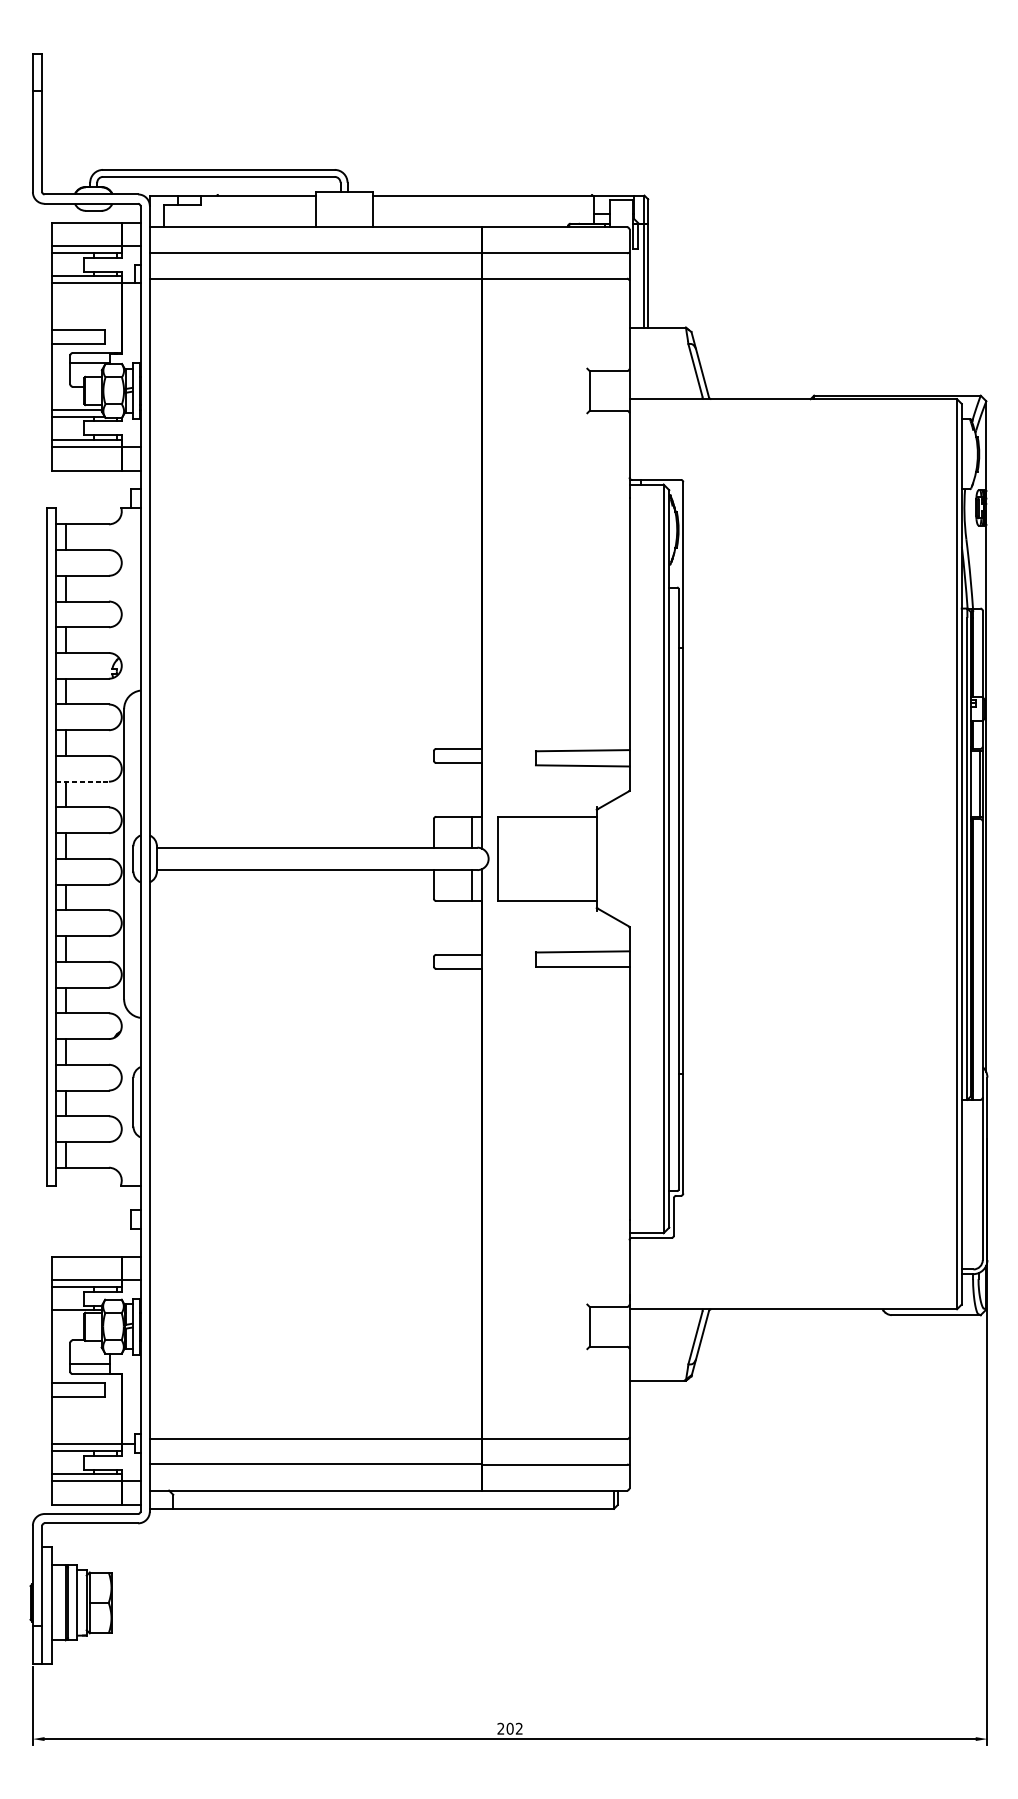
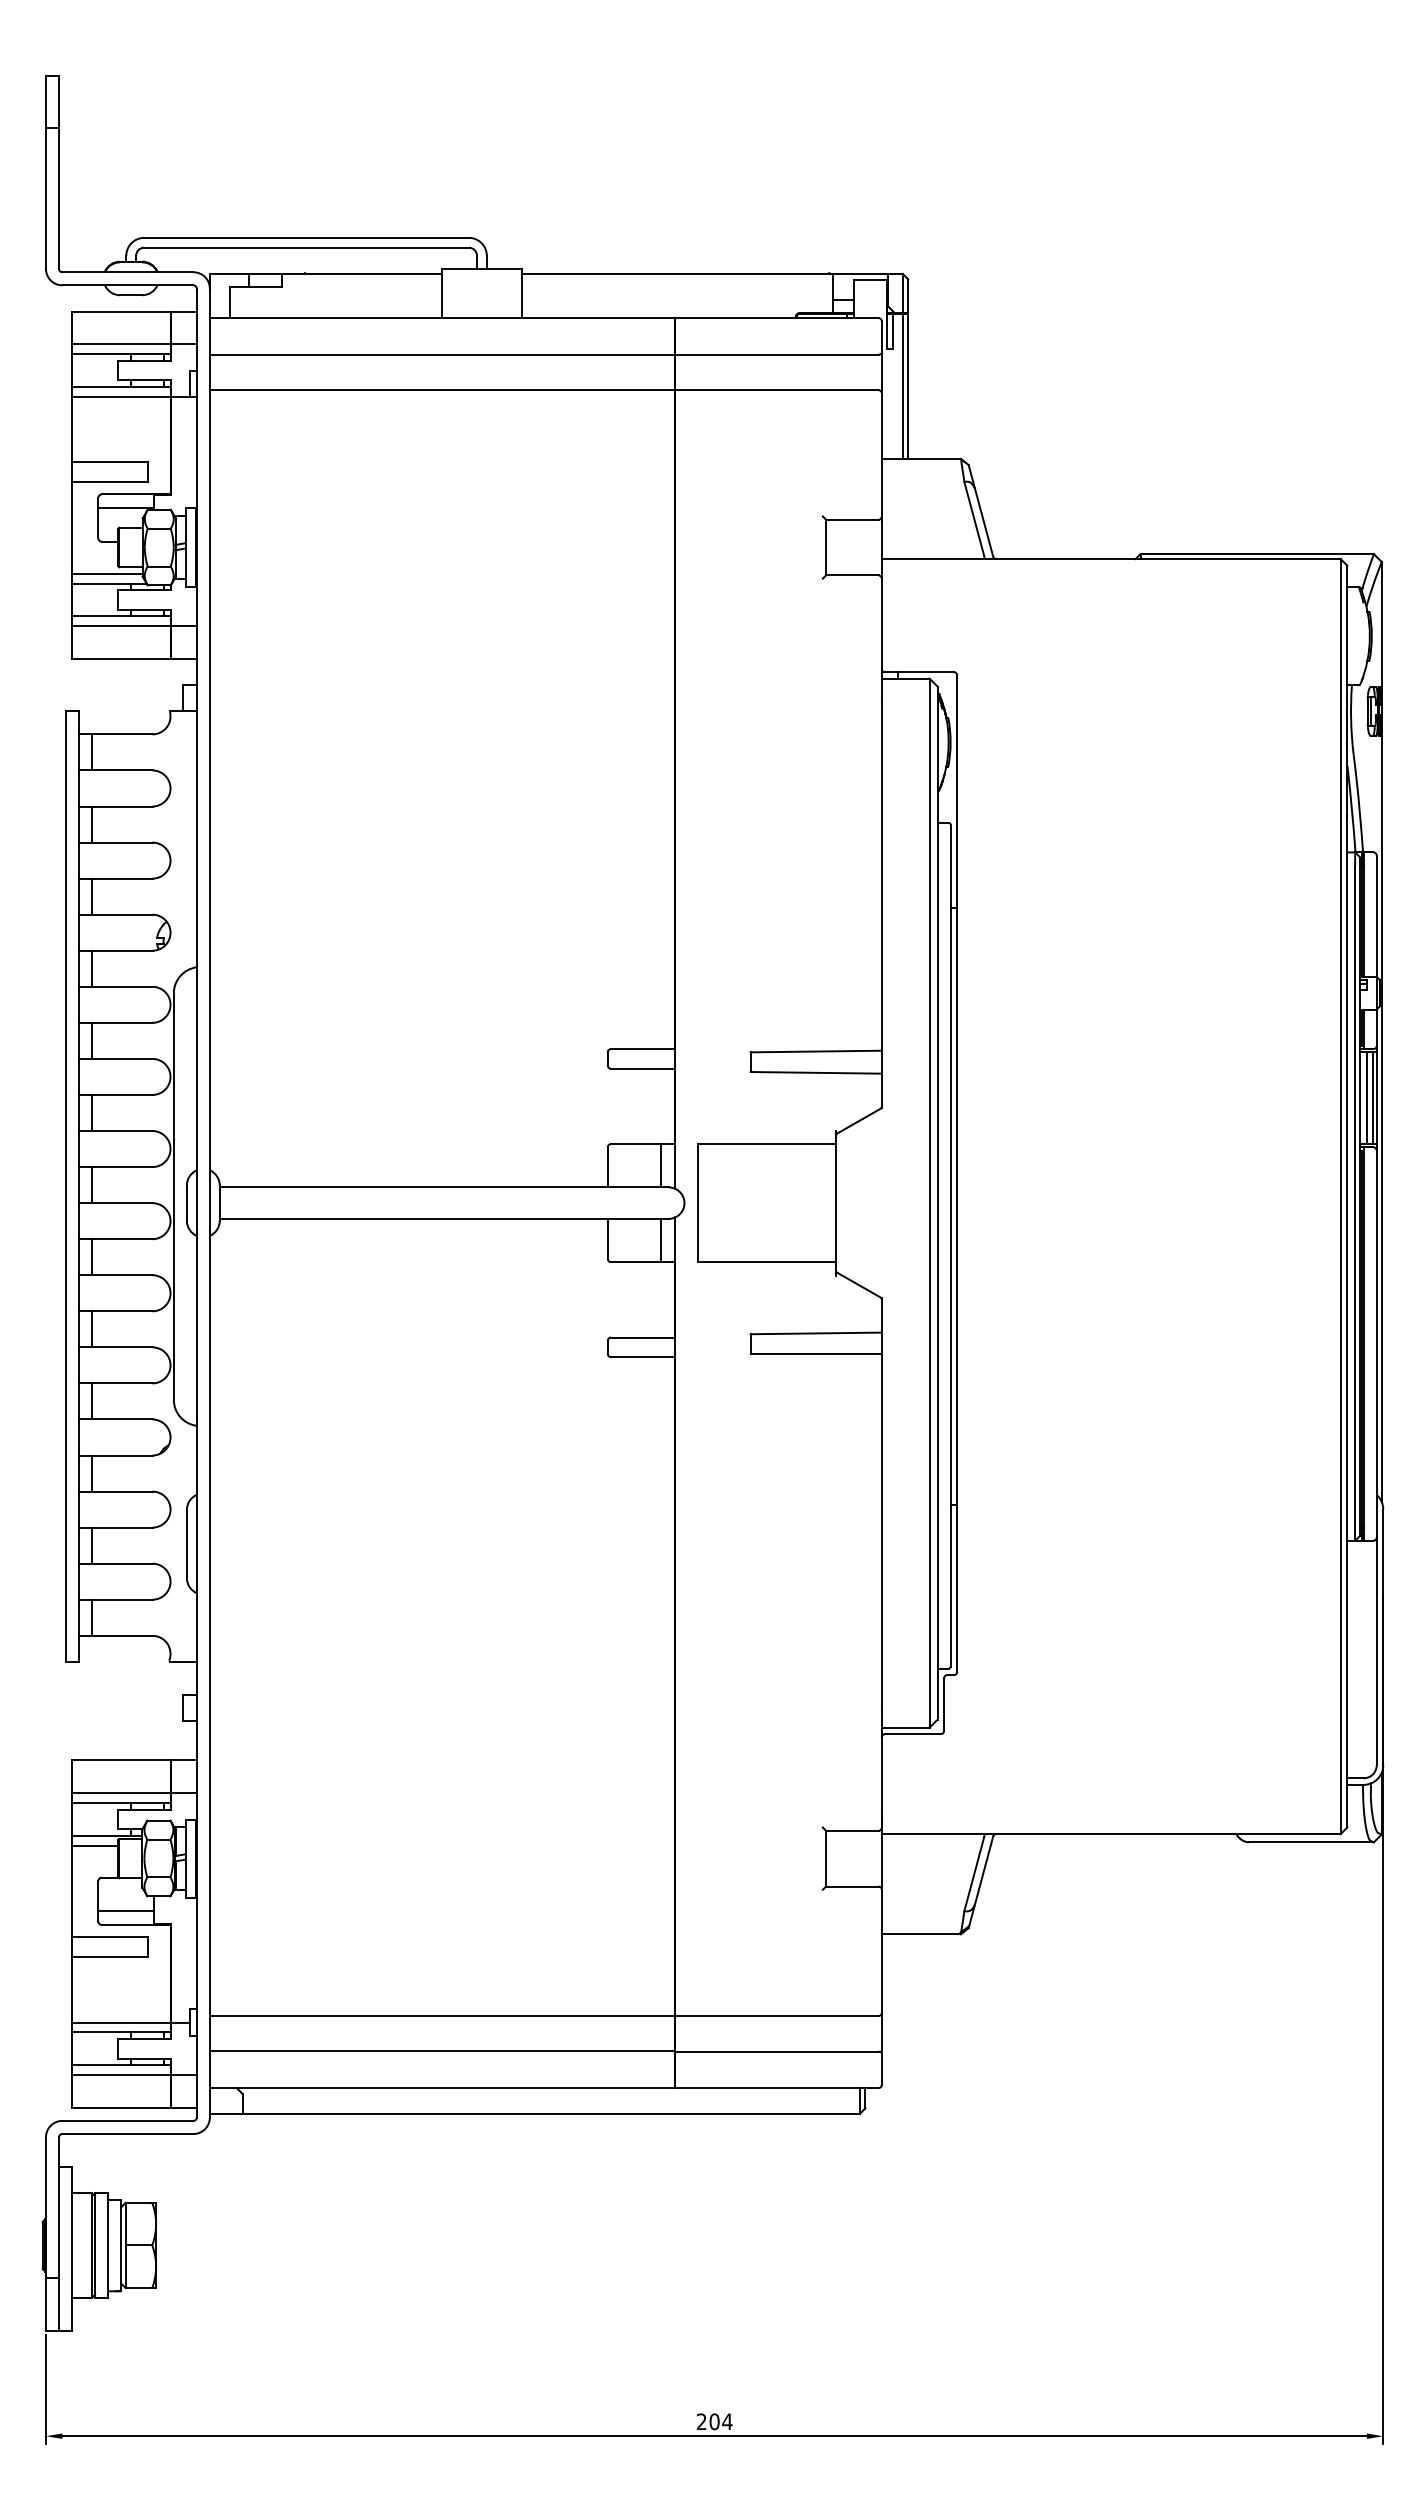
line: (82, 781) -> (115, 1094), dashed -> solid
line: (975, 784) -> (1366, 1098), added
line: (68, 1317) -> (95, 1845), added
text: (519, 1728) -> (727, 2421), 202 -> 204

